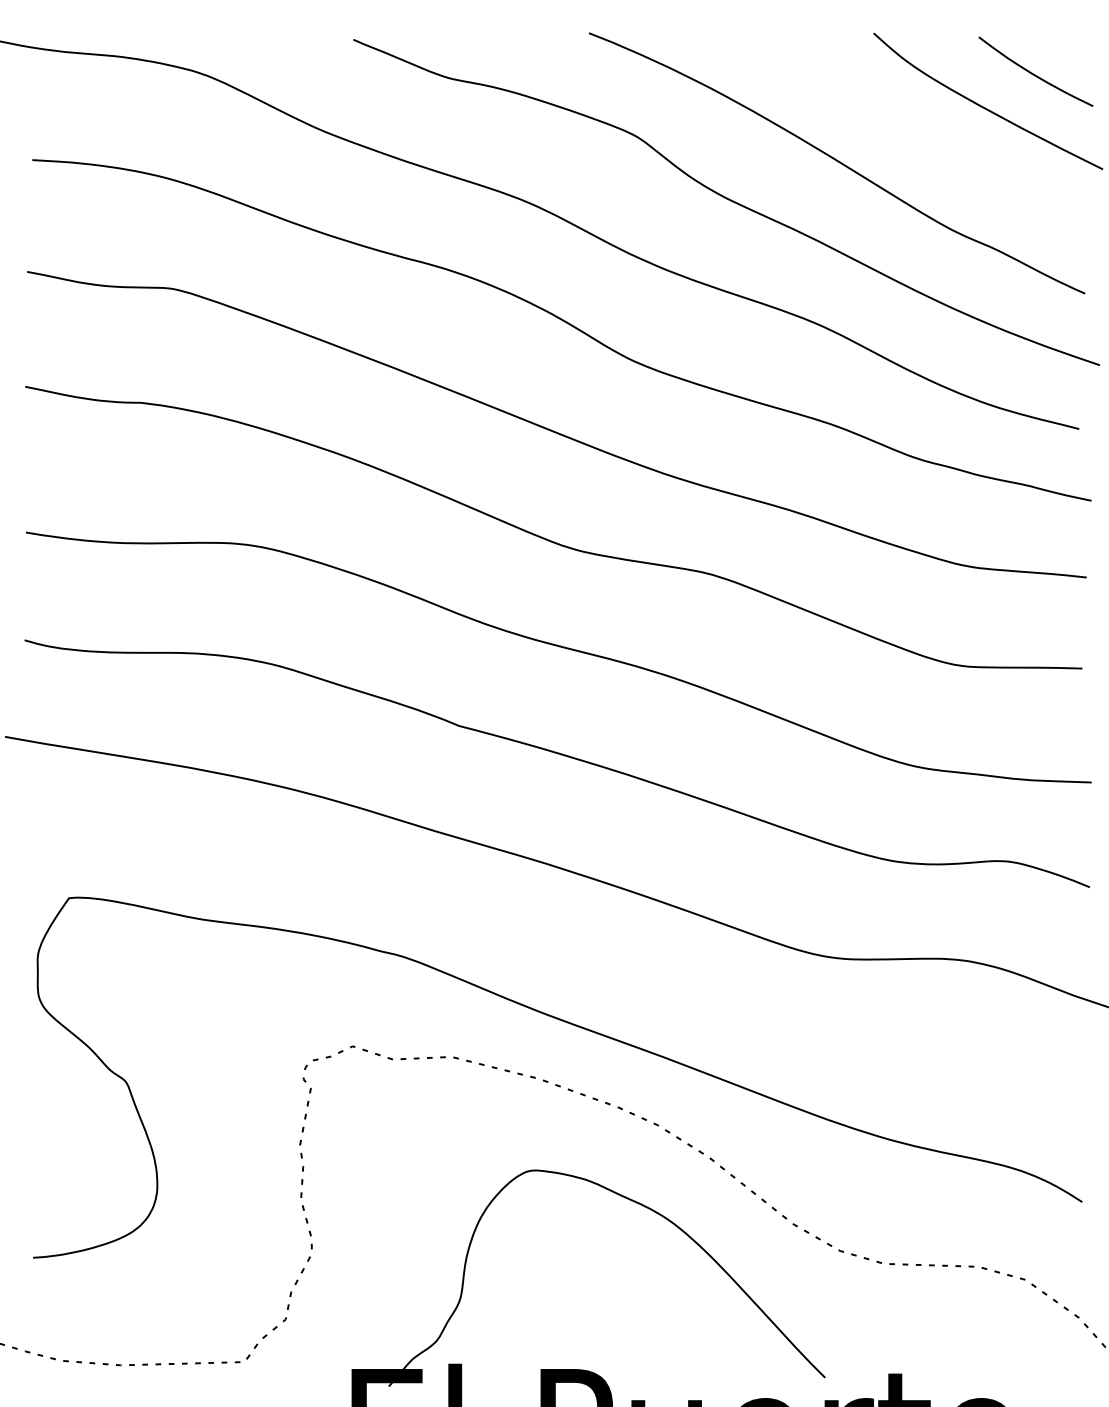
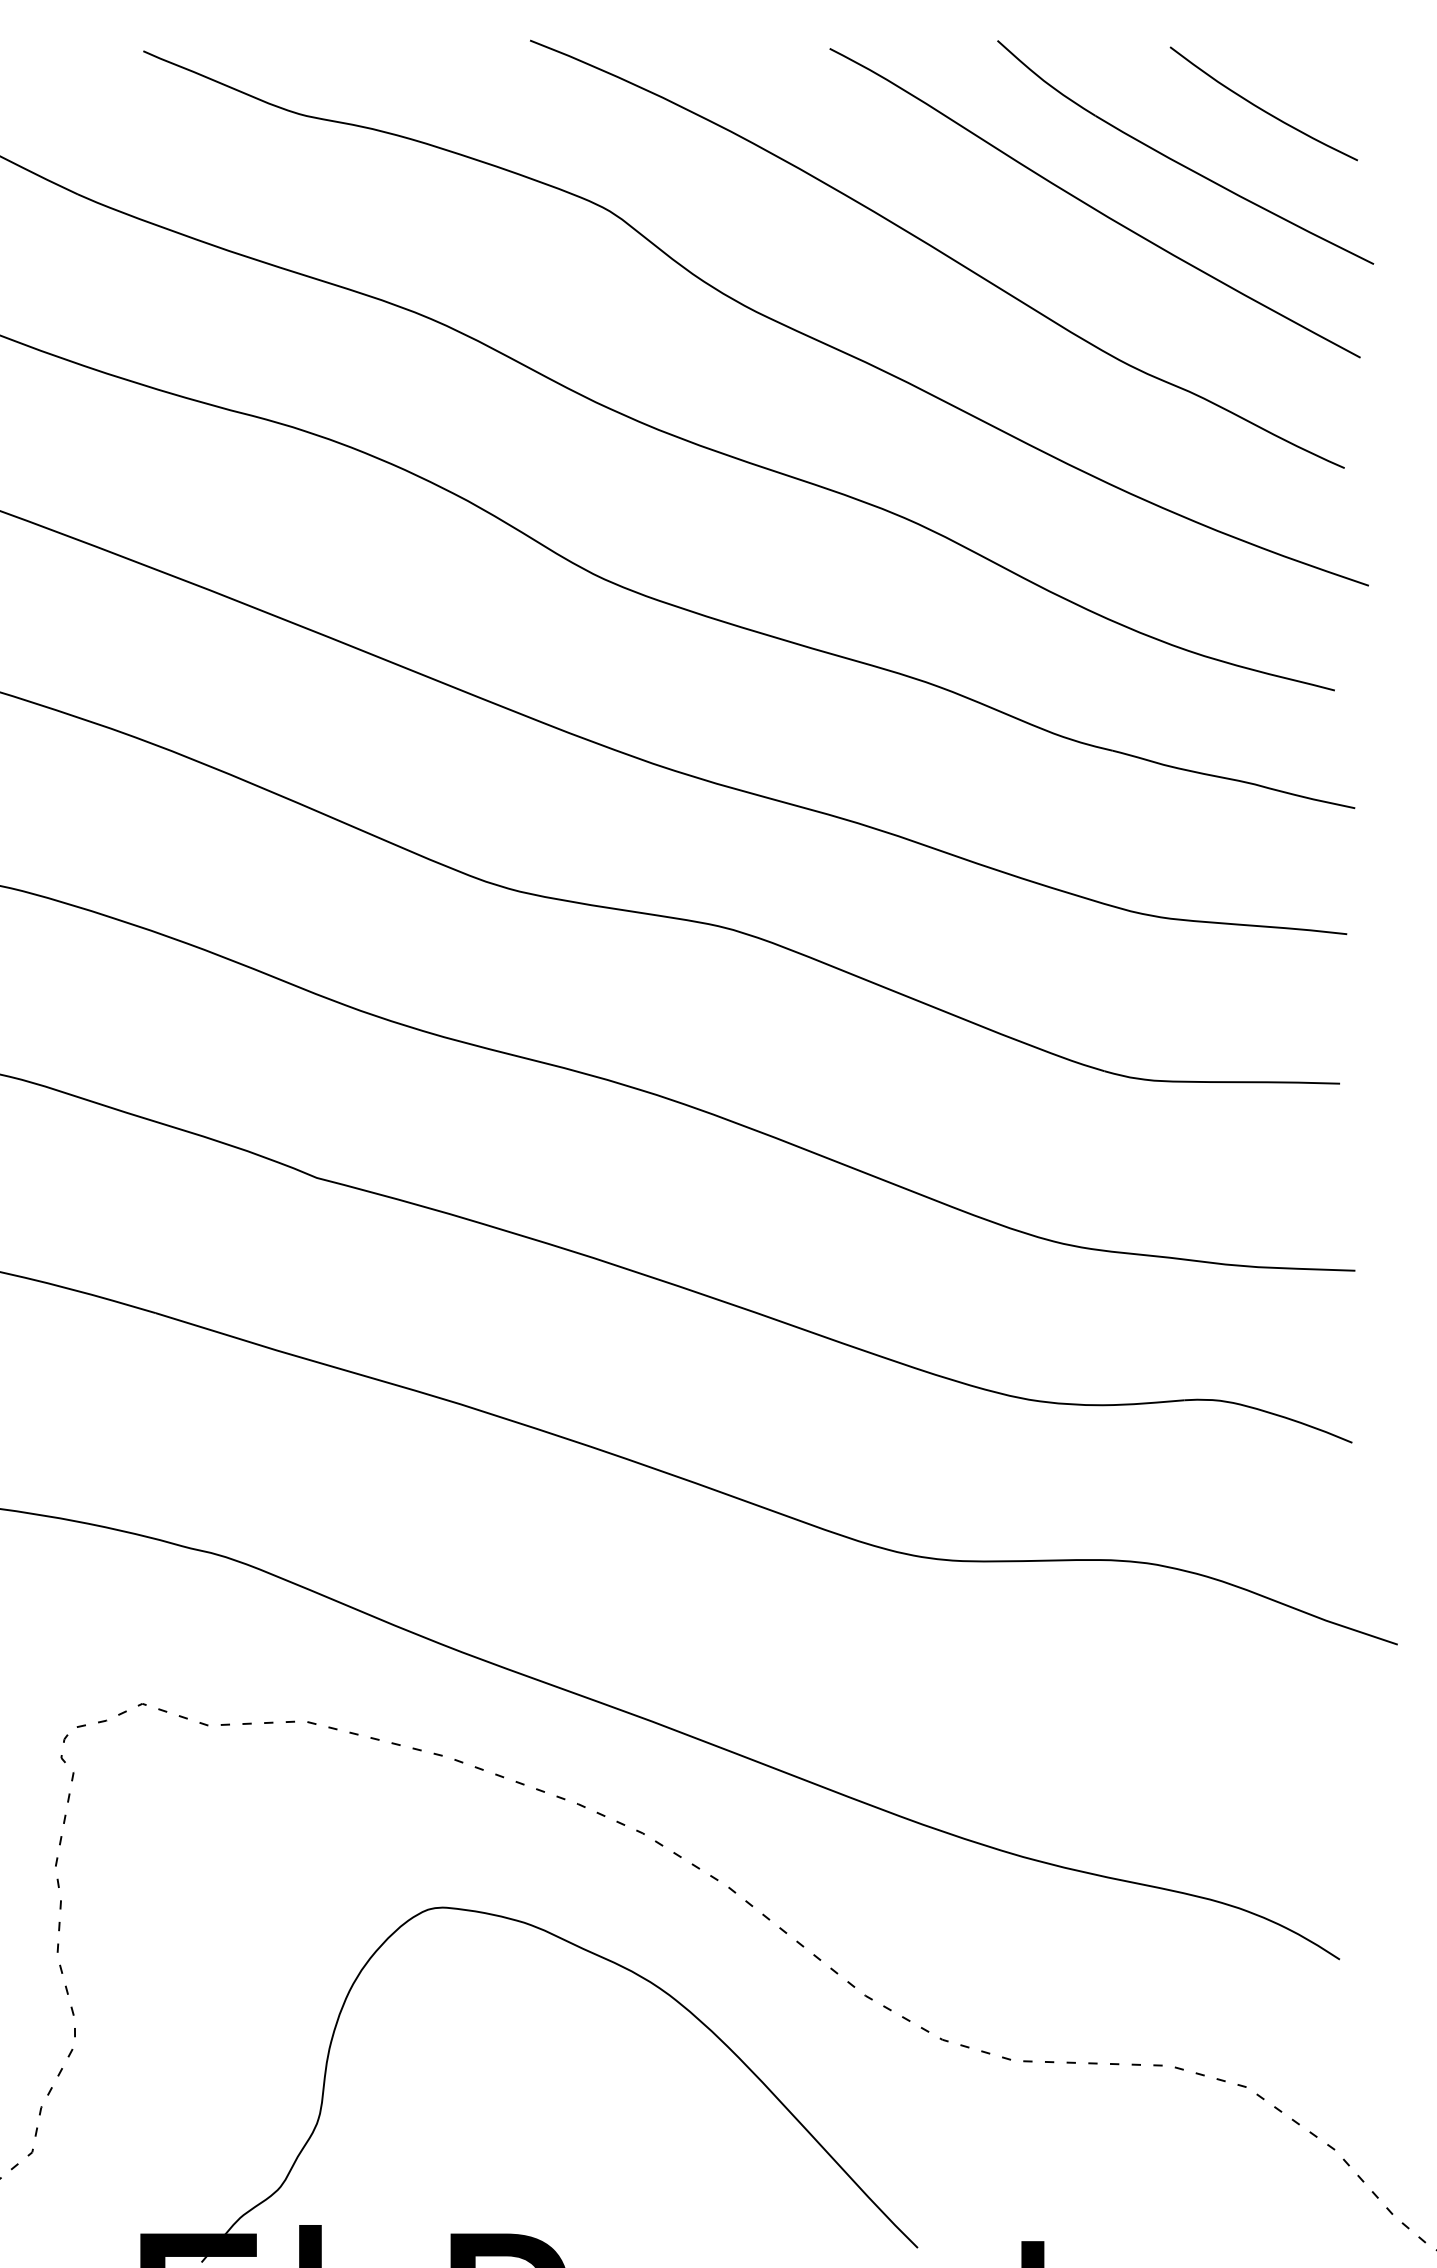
curve: (931, 133) -> (1092, 205), added

